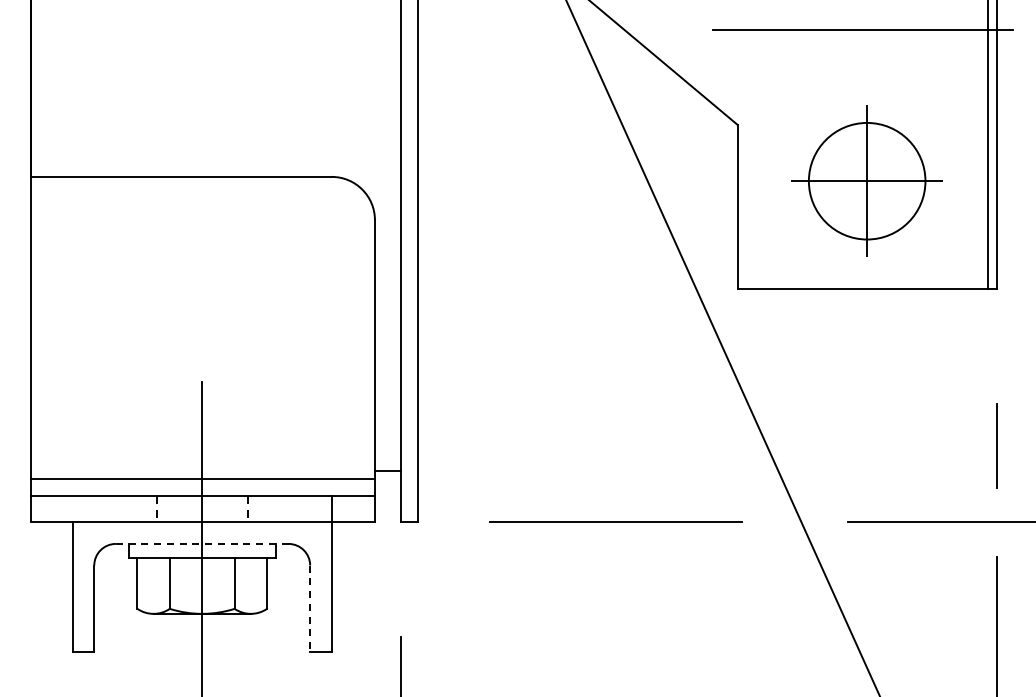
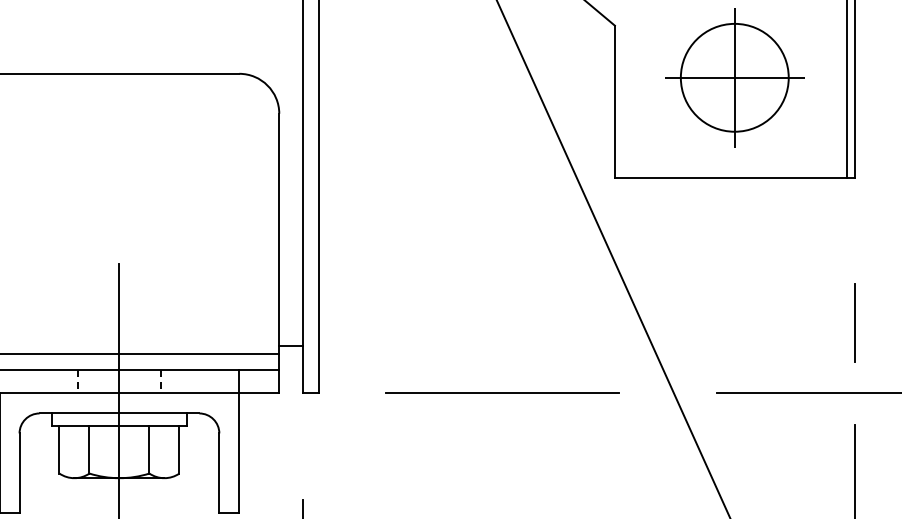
line: (202, 543) -> (119, 413), dashed -> solid
line: (310, 609) -> (219, 474), dashed -> solid

